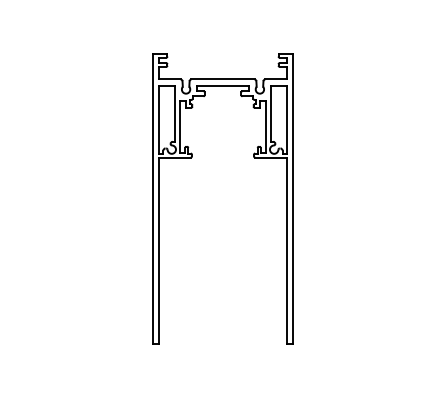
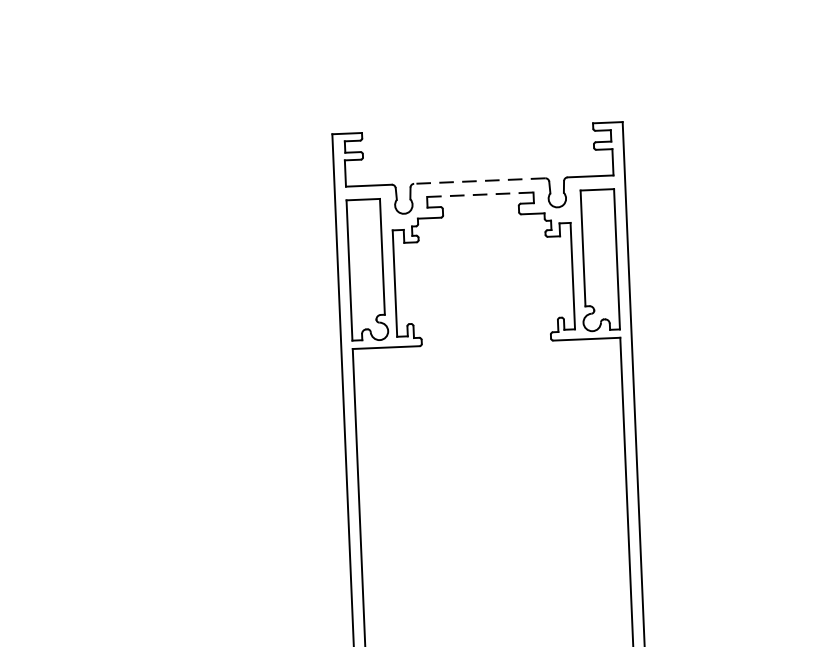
line: (223, 79) -> (480, 181), solid -> dashed
line: (223, 86) -> (481, 195), solid -> dashed

